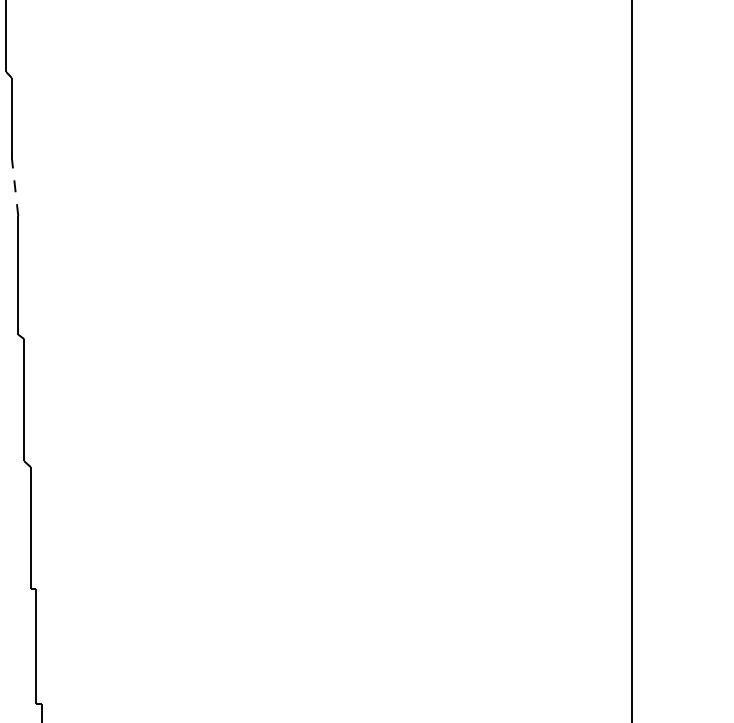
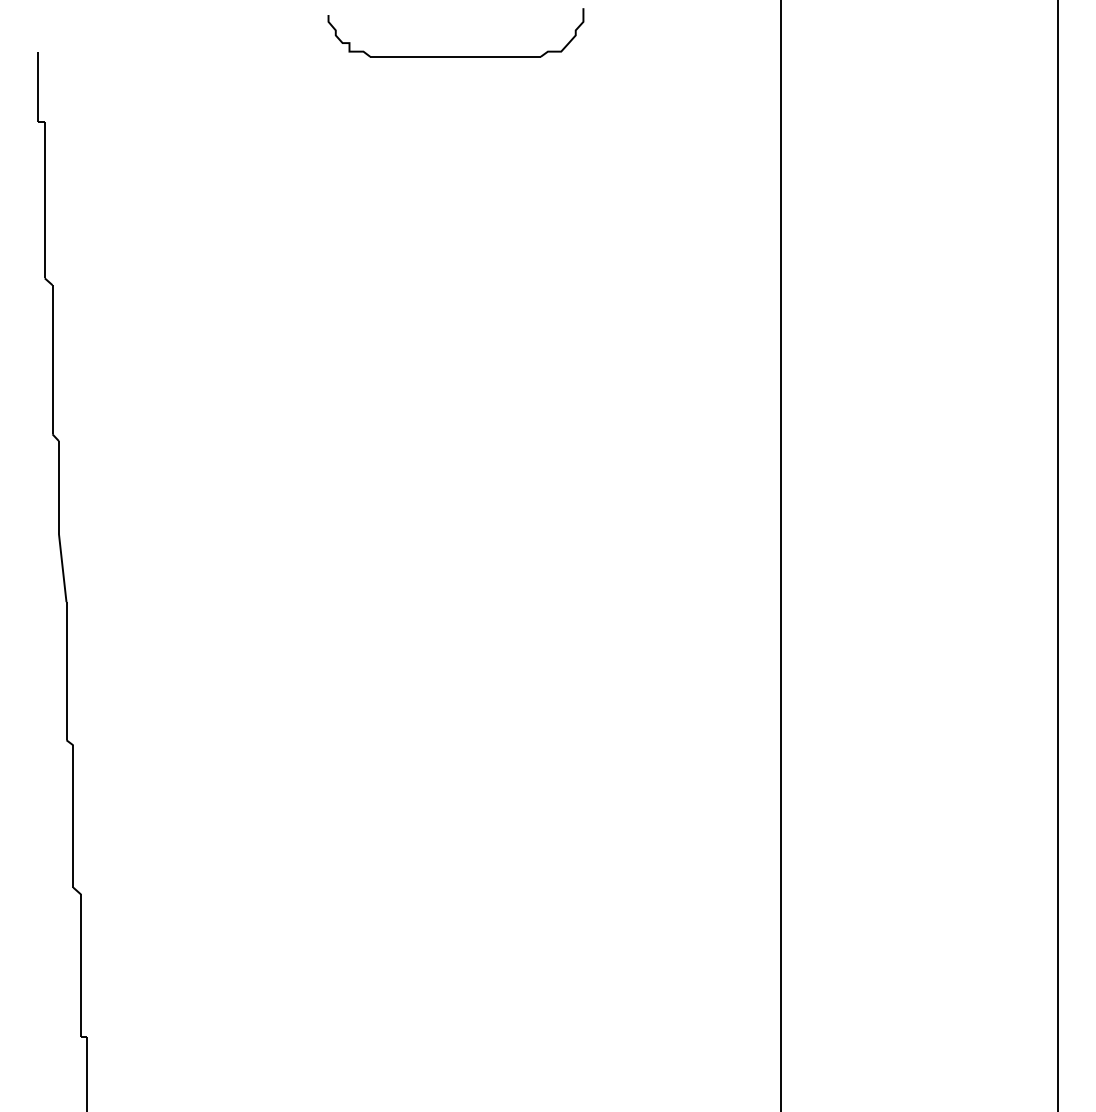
line: (14, 186) -> (62, 567), dashed -> solid

